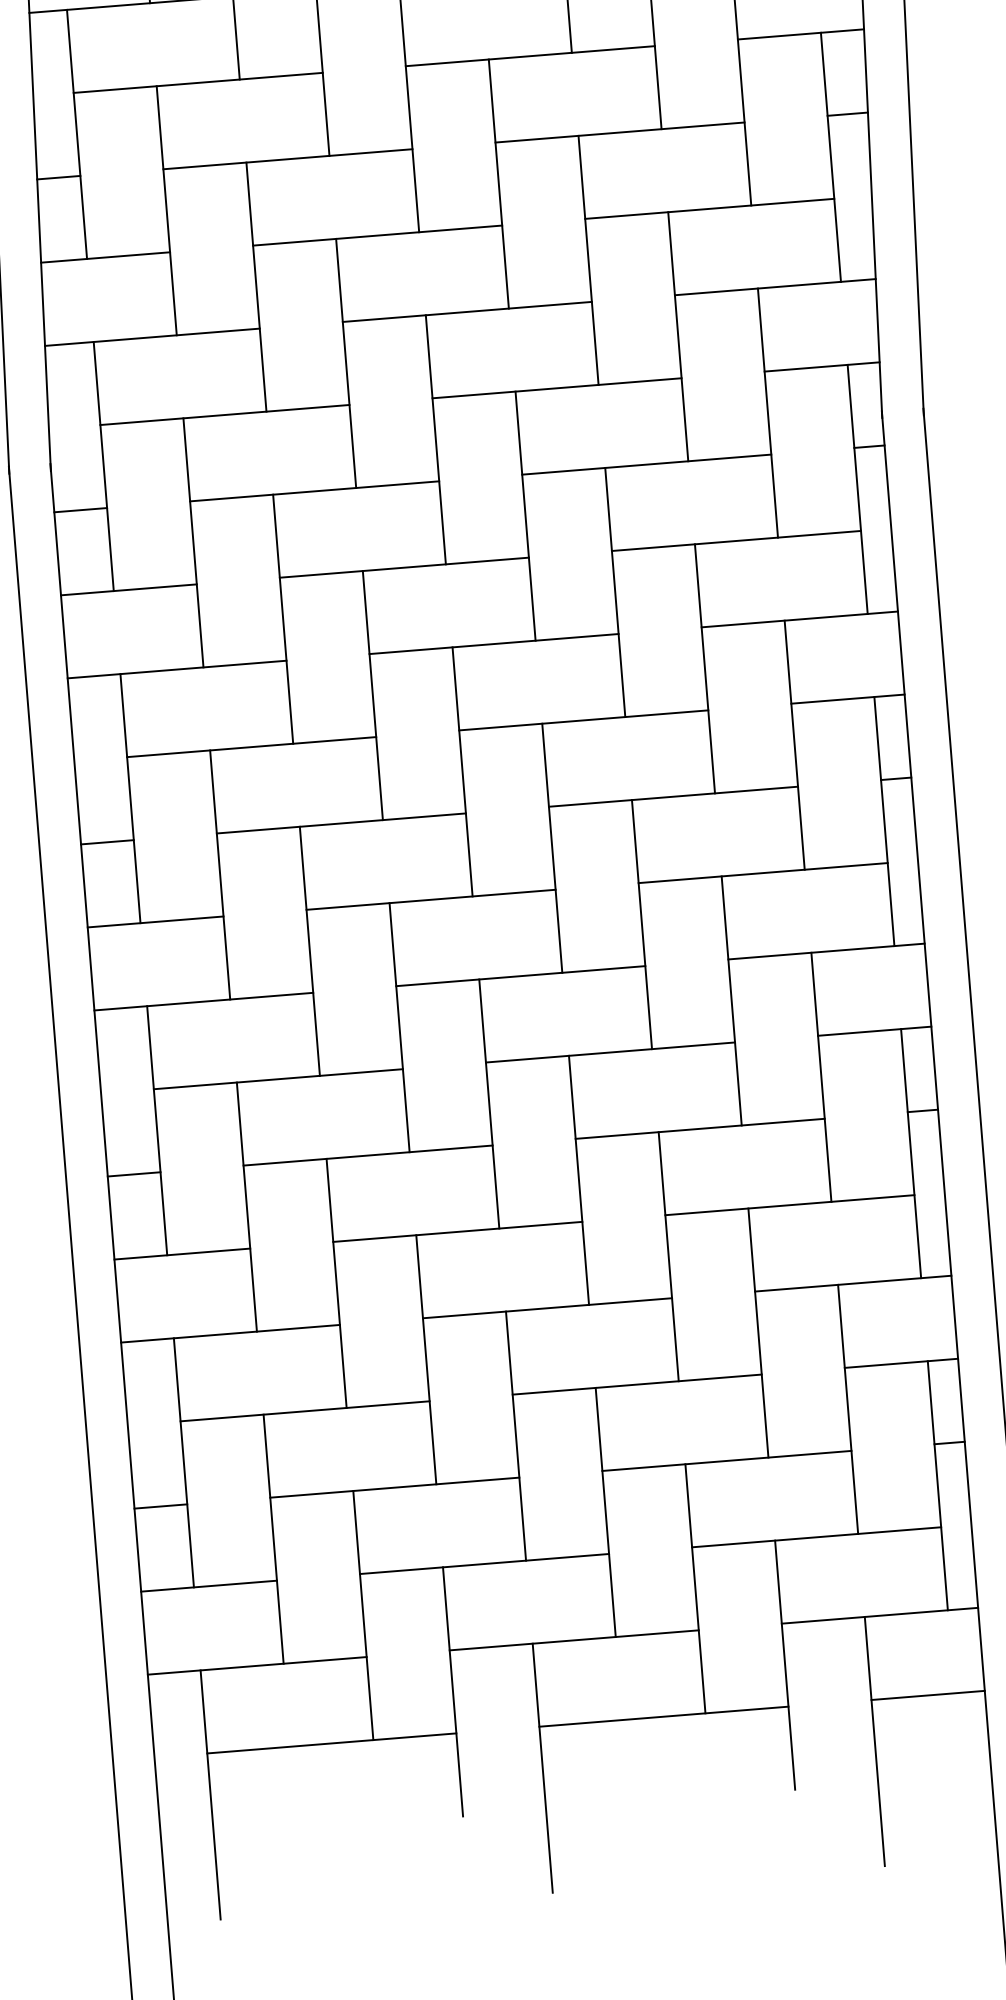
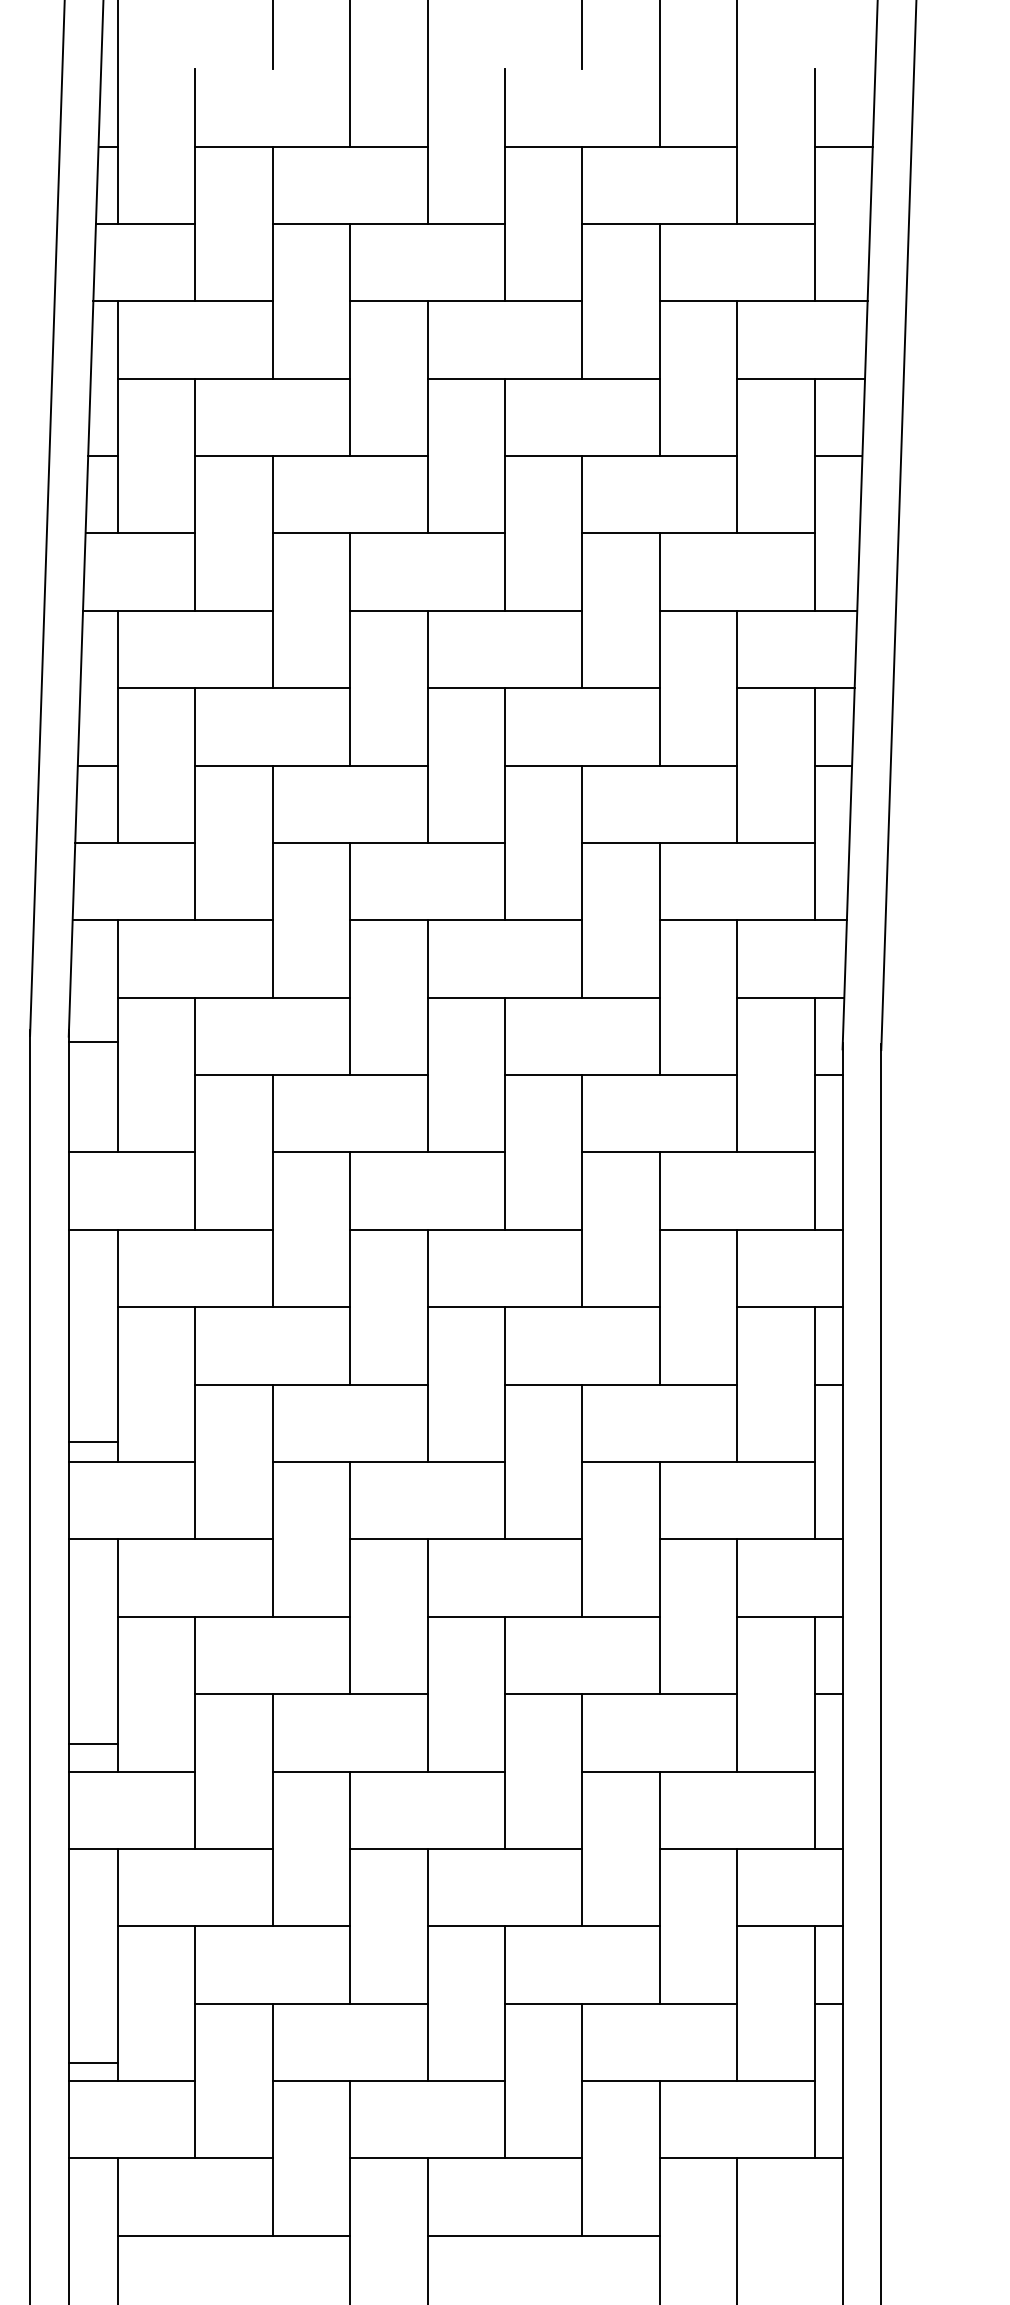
line: (80, 510) -> (93, 1042), moved
line: (107, 842) -> (93, 1441), moved
line: (134, 1174) -> (93, 1744), moved
line: (160, 1506) -> (93, 2062), moved
line: (927, 1695) -> (789, 2235), removed

